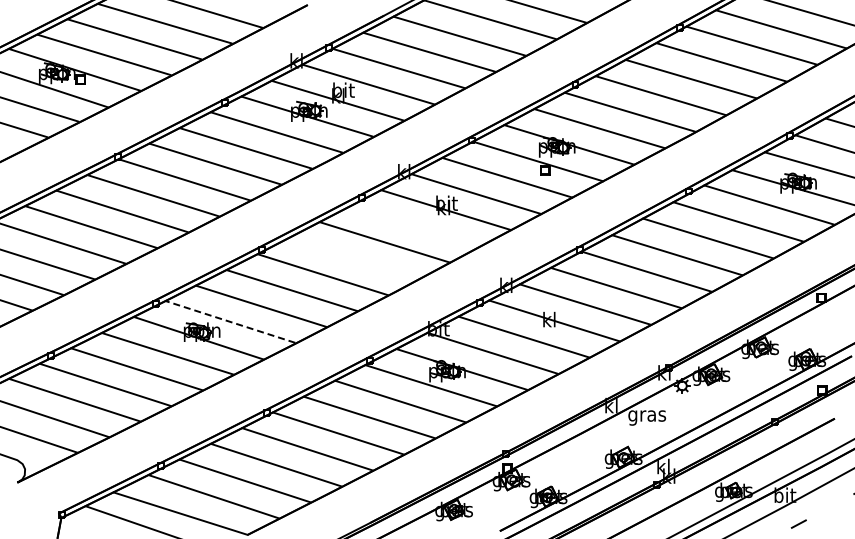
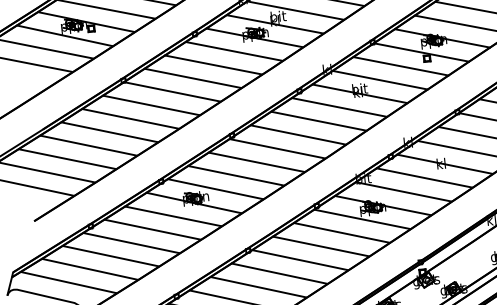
line: (415, 226) -> (339, 107), added
line: (353, 258) -> (297, 135), added
line: (229, 321) -> (214, 188), dashed -> solid

